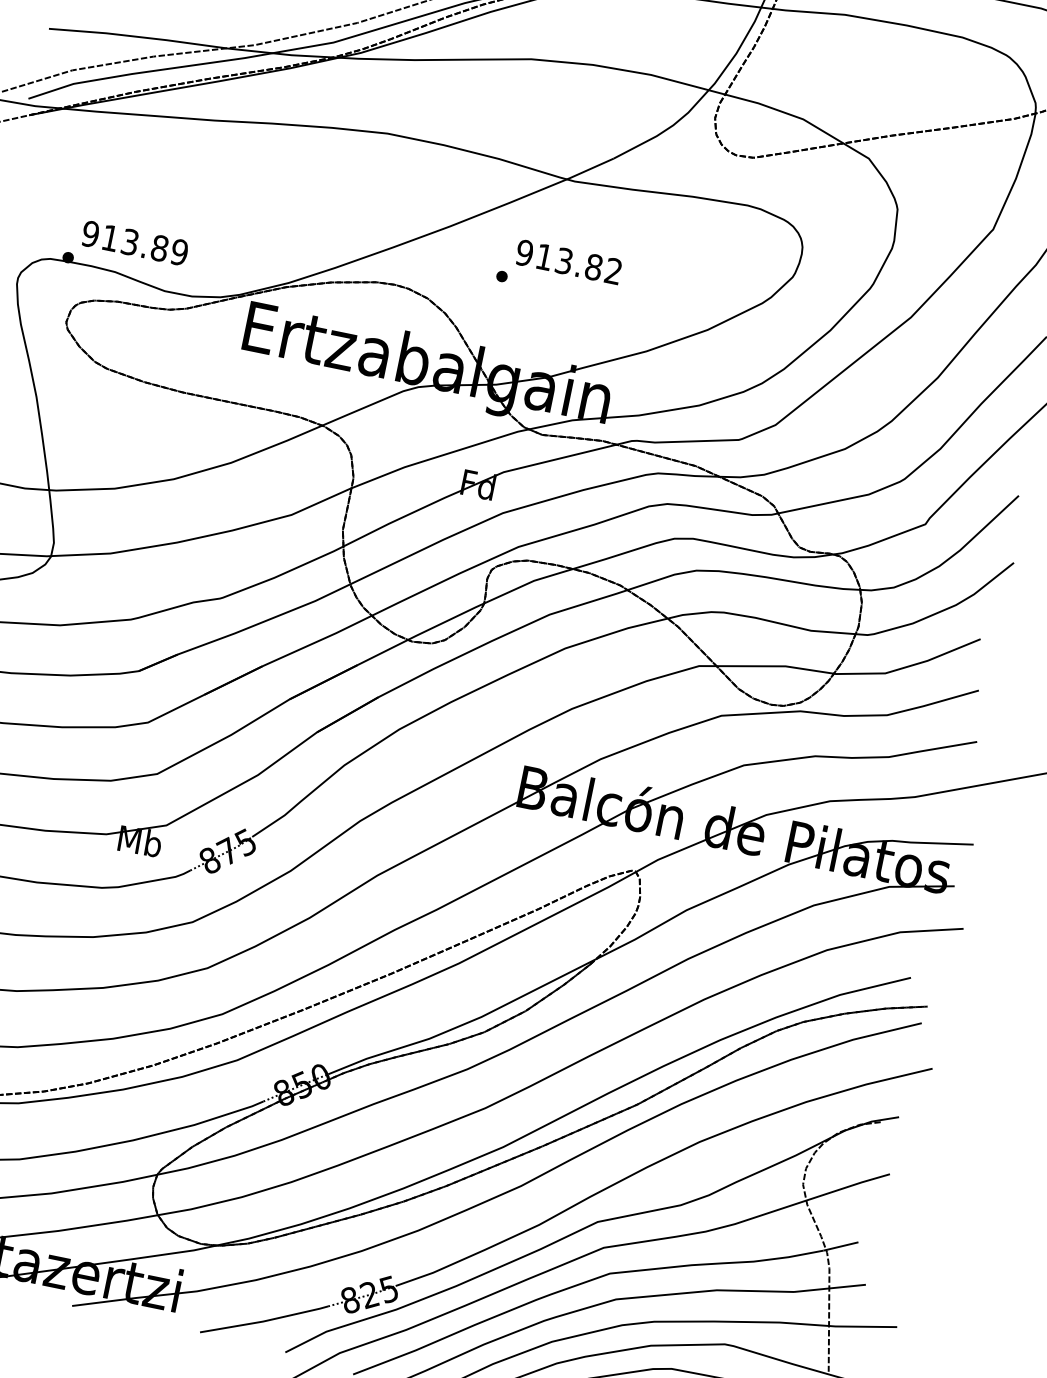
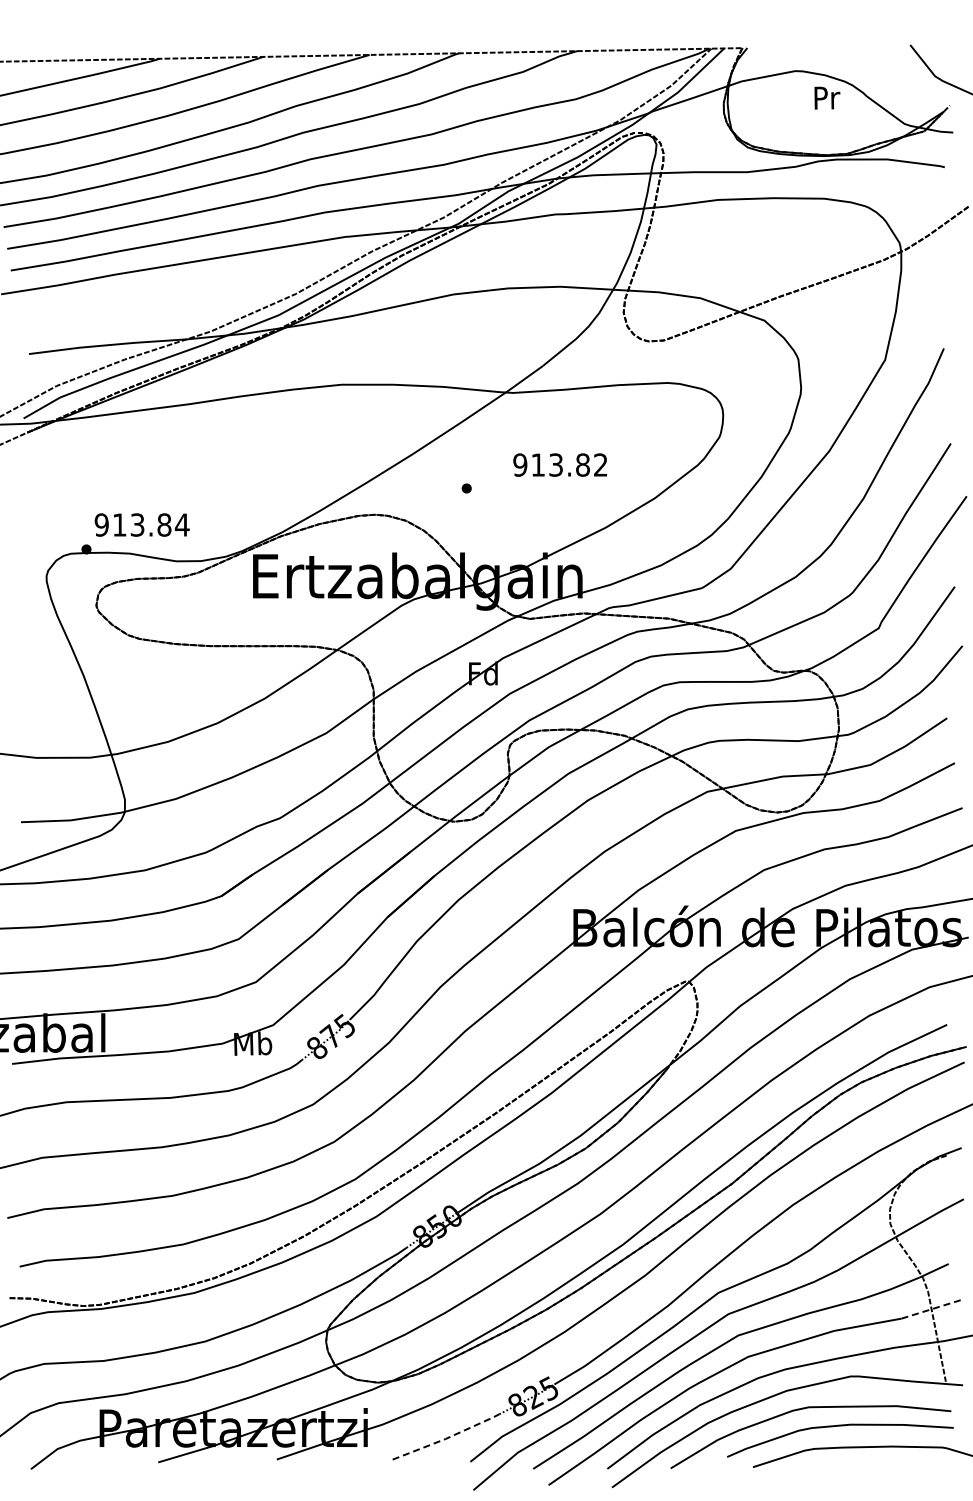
text: (178, 251) -> (181, 524), 913.89 -> 913.84
text: (568, 261) -> (559, 464), moved
line: (830, 1288) -> (932, 1309), solid -> dashed
line: (265, 1321) -> (447, 1438), solid -> dashed

